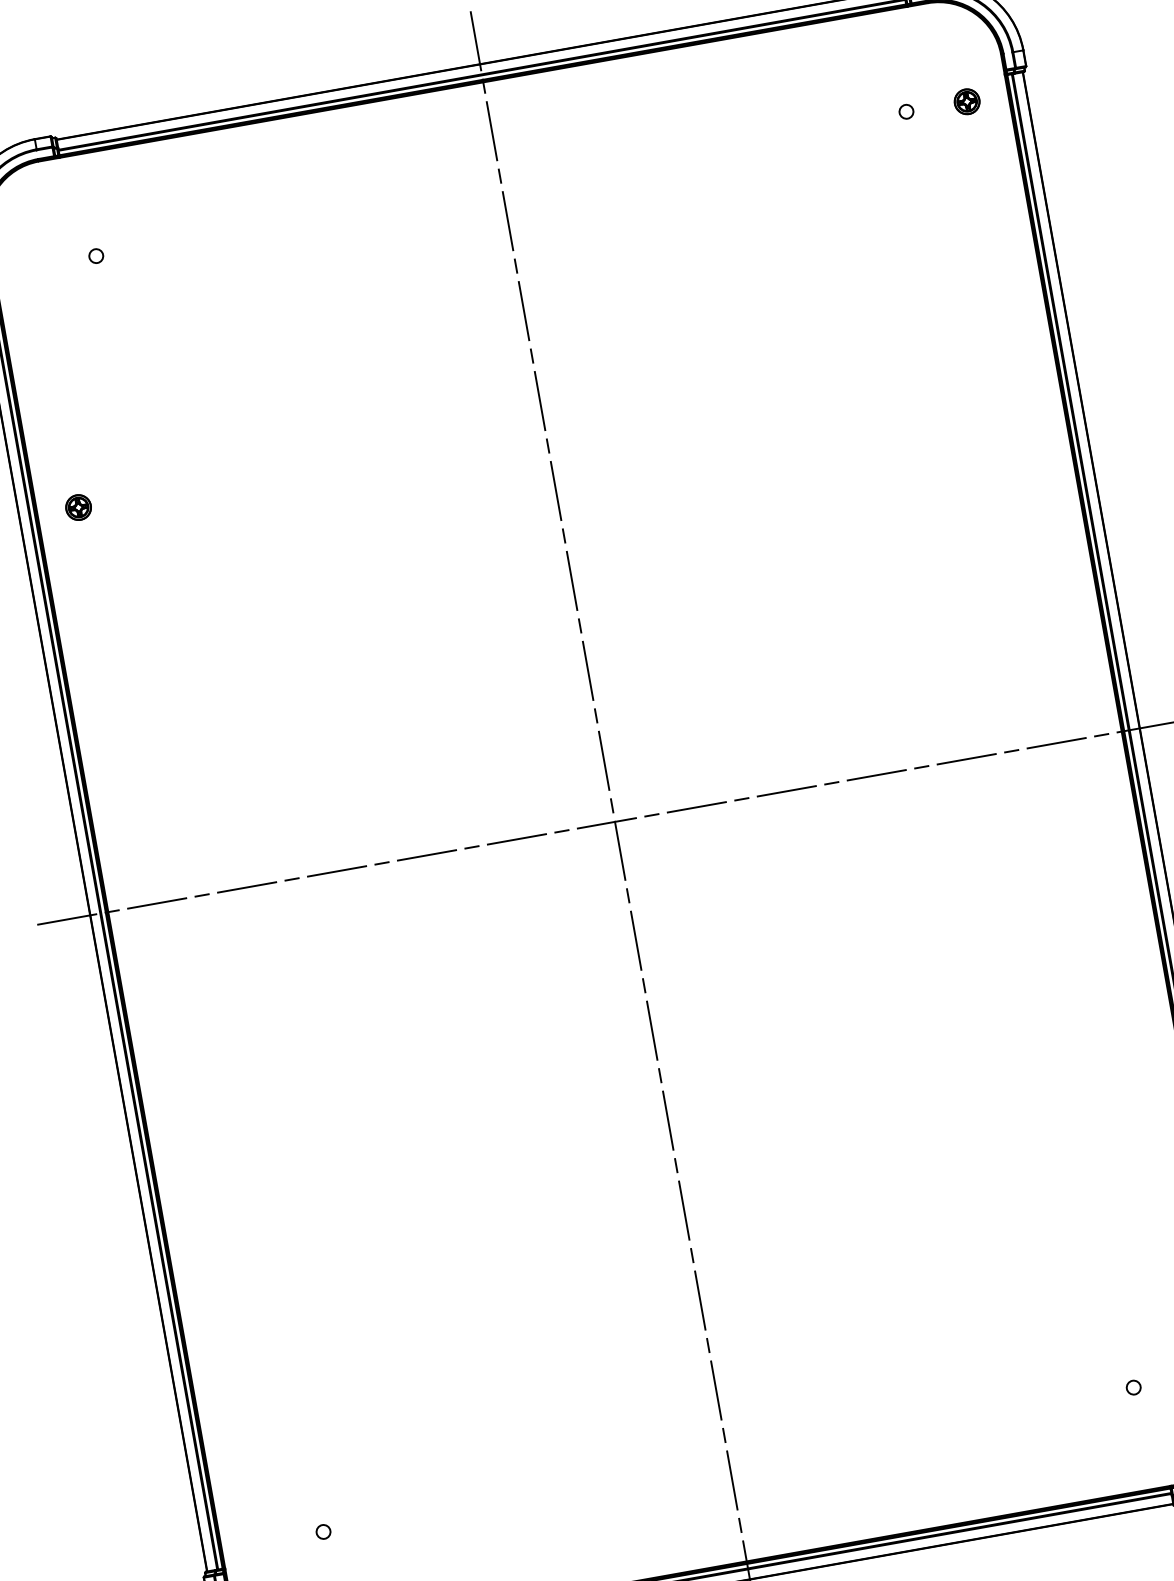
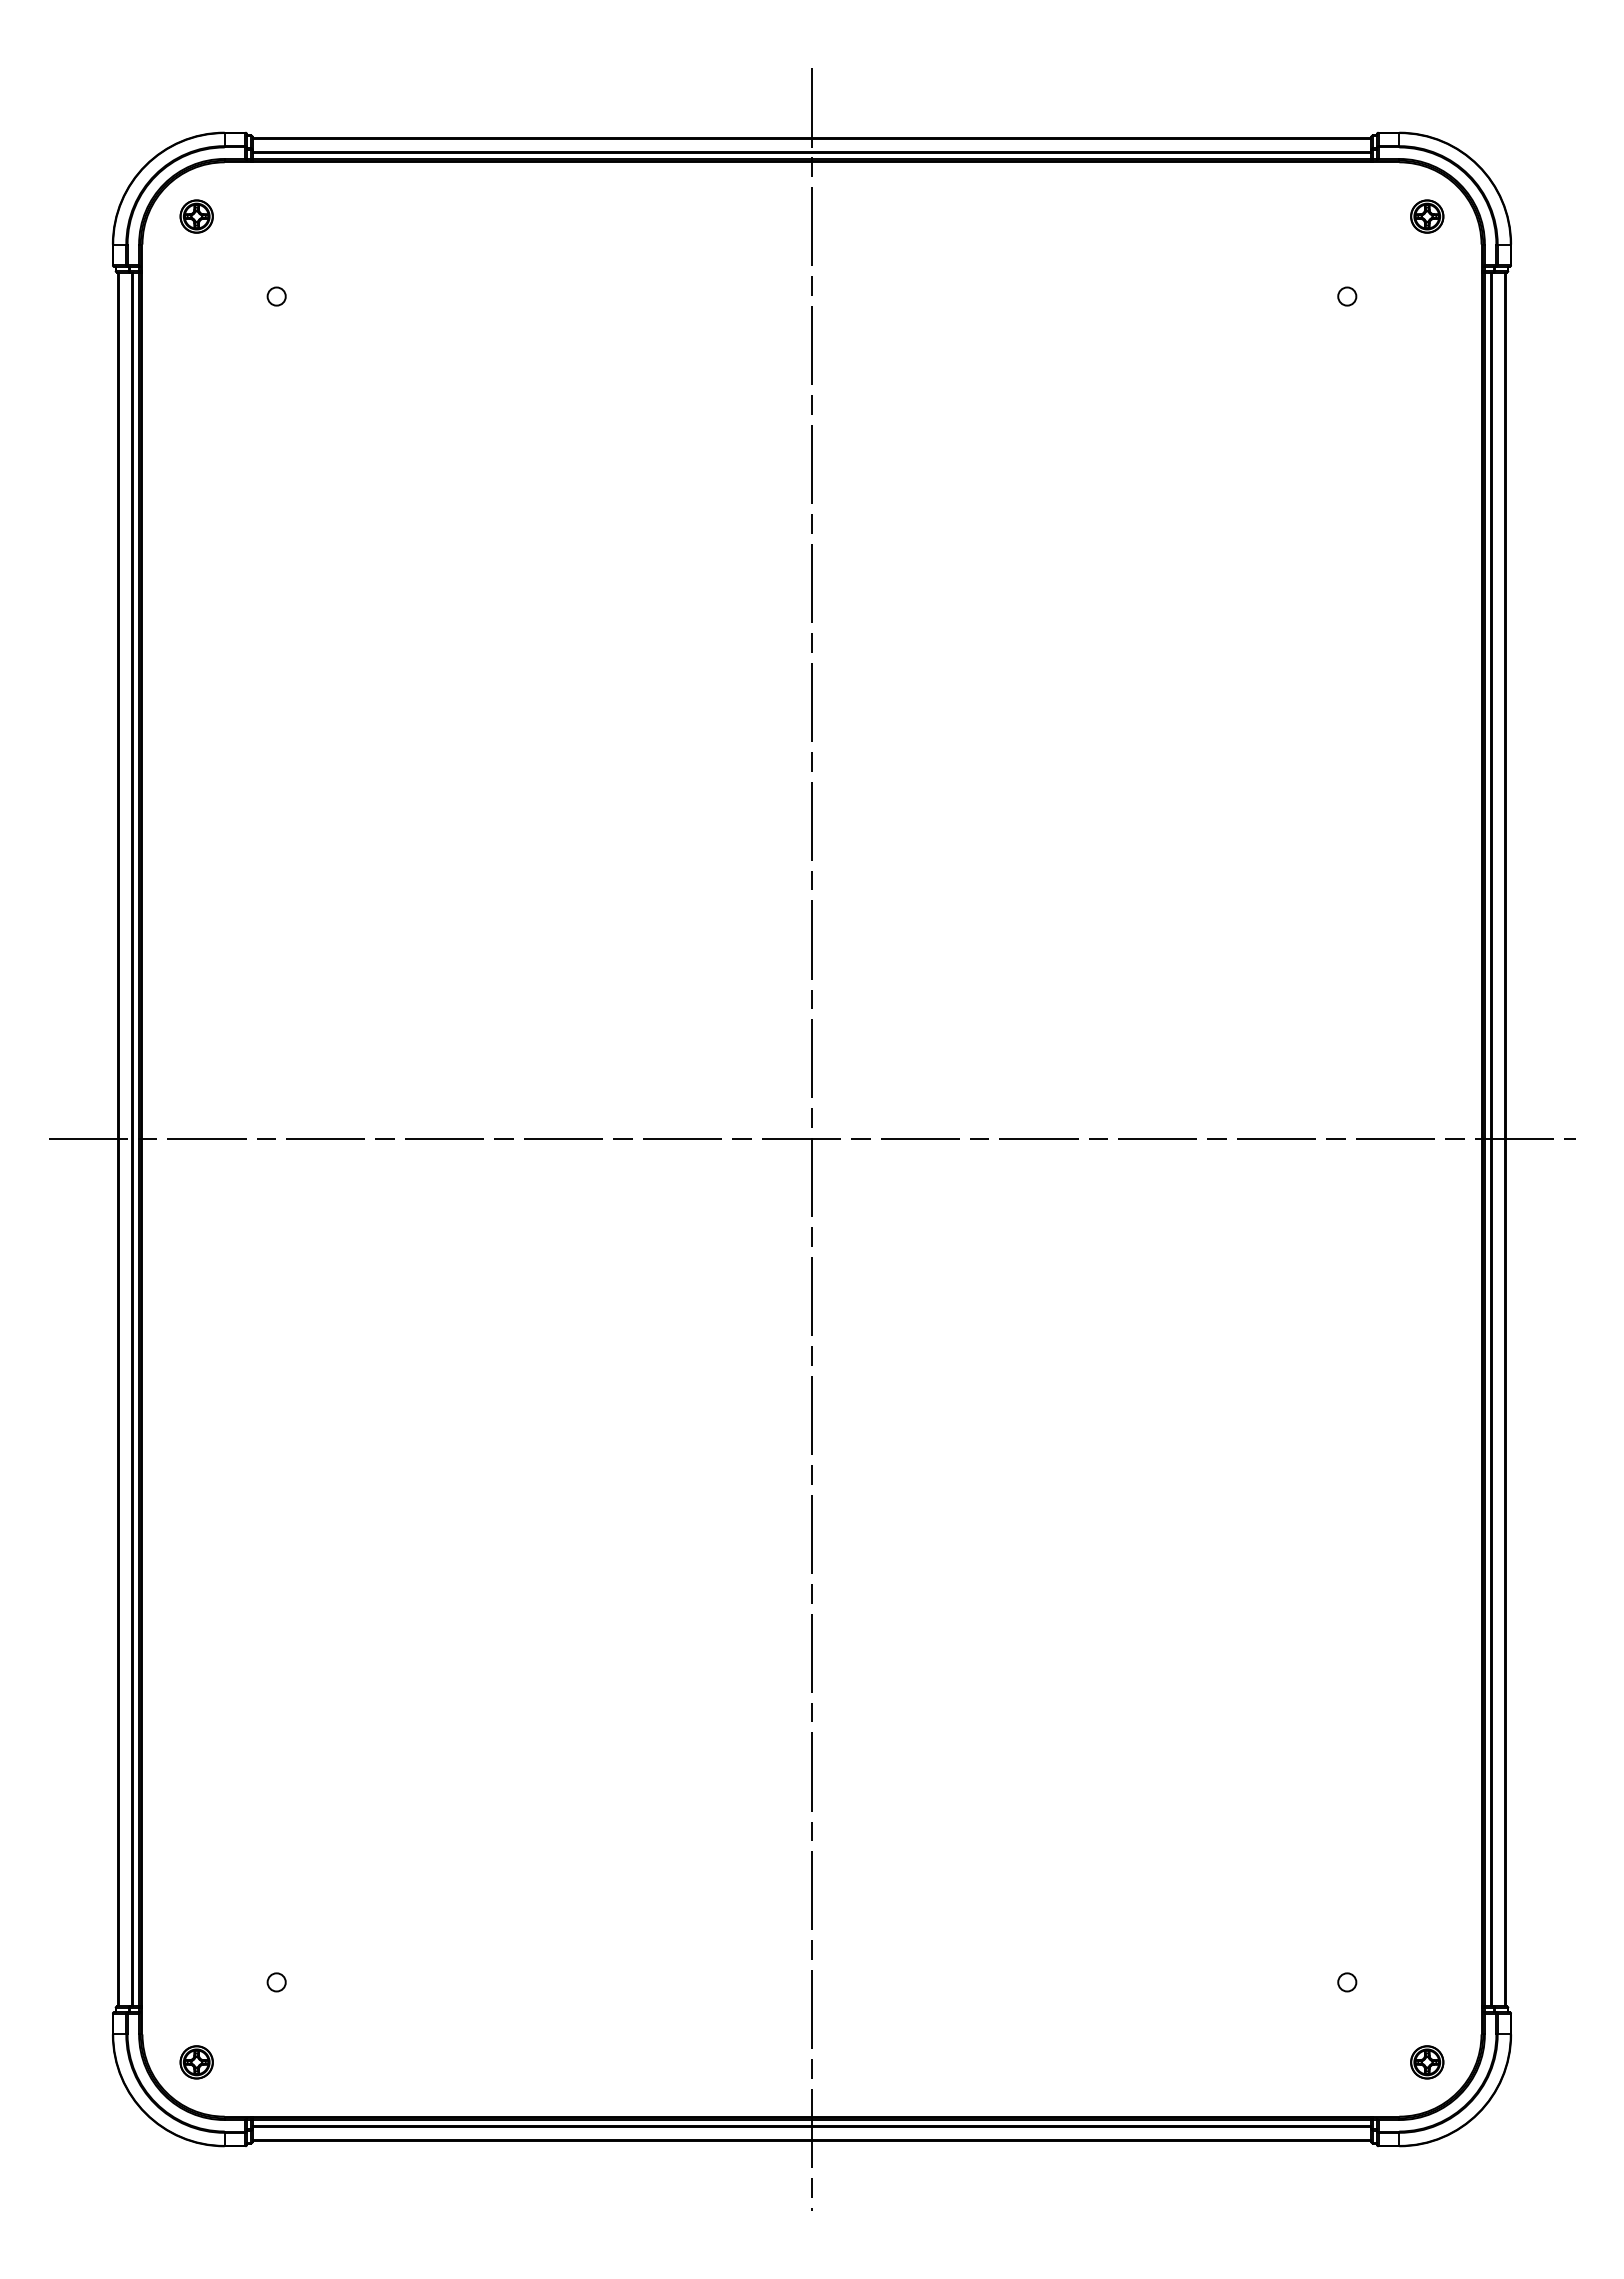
part: (967, 101) -> (1427, 216), moved
part: (78, 507) -> (196, 216), moved

